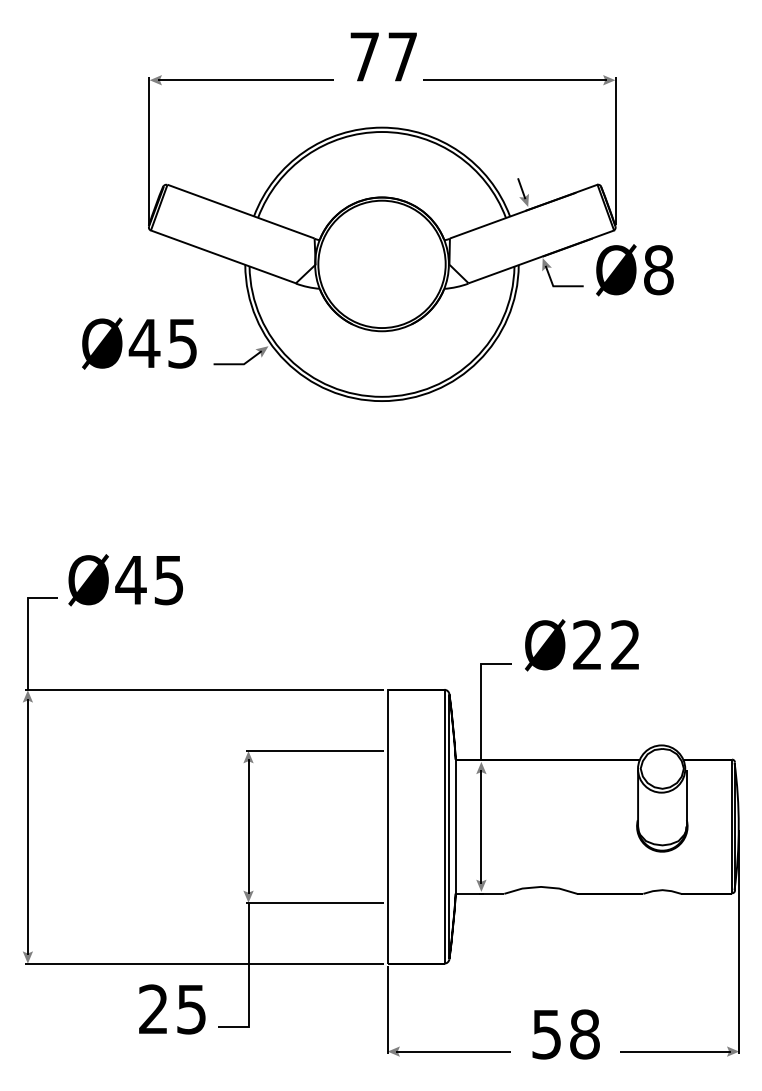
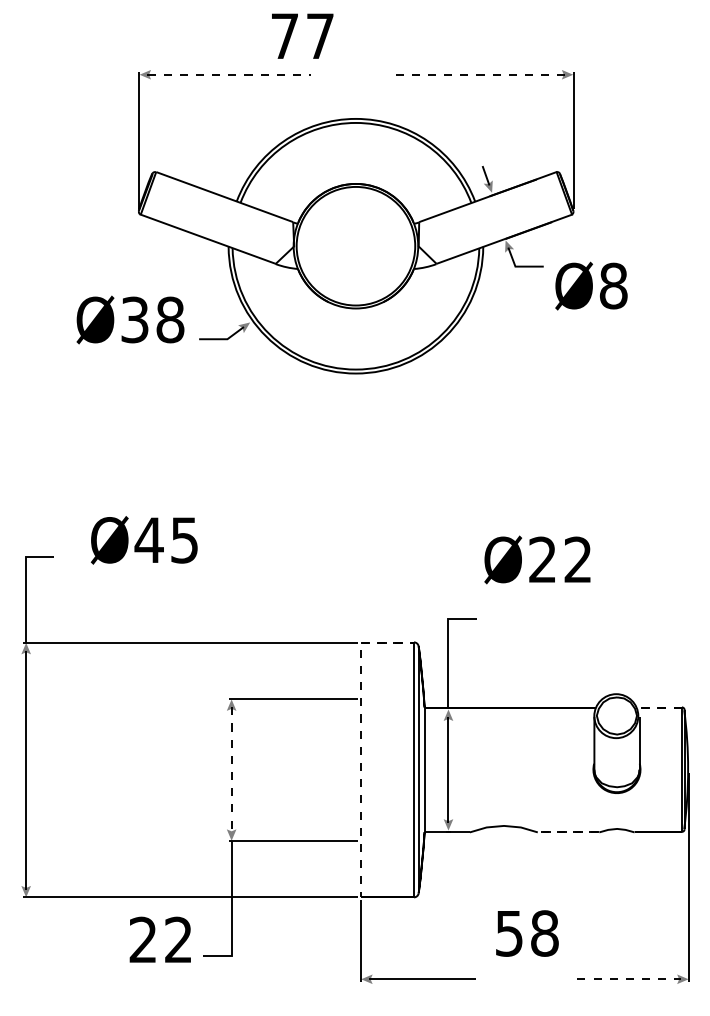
text: (383, 56) -> (302, 35), moved
line: (246, 80) -> (229, 74), solid -> dashed
line: (514, 80) -> (479, 74), solid -> dashed
text: (634, 270) -> (591, 286), moved
text: (162, 343) -> (151, 319), Ø45 -> Ø38
text: (125, 580) -> (144, 540), moved
text: (581, 645) -> (537, 560), moved
line: (684, 760) -> (637, 708), solid -> dashed
line: (387, 768) -> (361, 715), solid -> dashed
line: (248, 827) -> (231, 770), solid -> dashed
line: (577, 893) -> (537, 832), solid -> dashed
text: (191, 1009) -> (178, 940), 25 -> 22
text: (565, 1034) -> (526, 933), moved
line: (675, 1051) -> (629, 979), solid -> dashed

